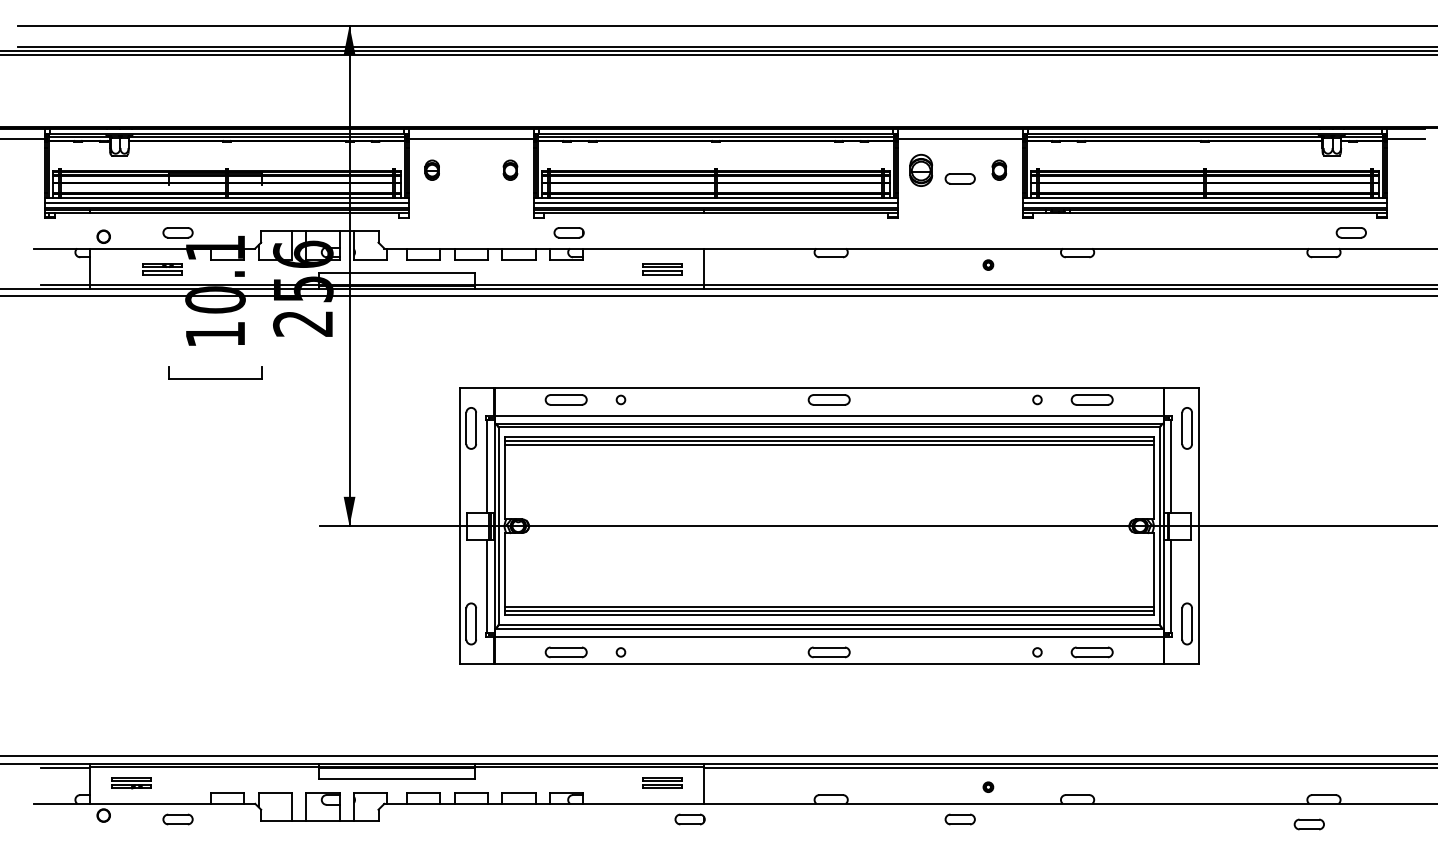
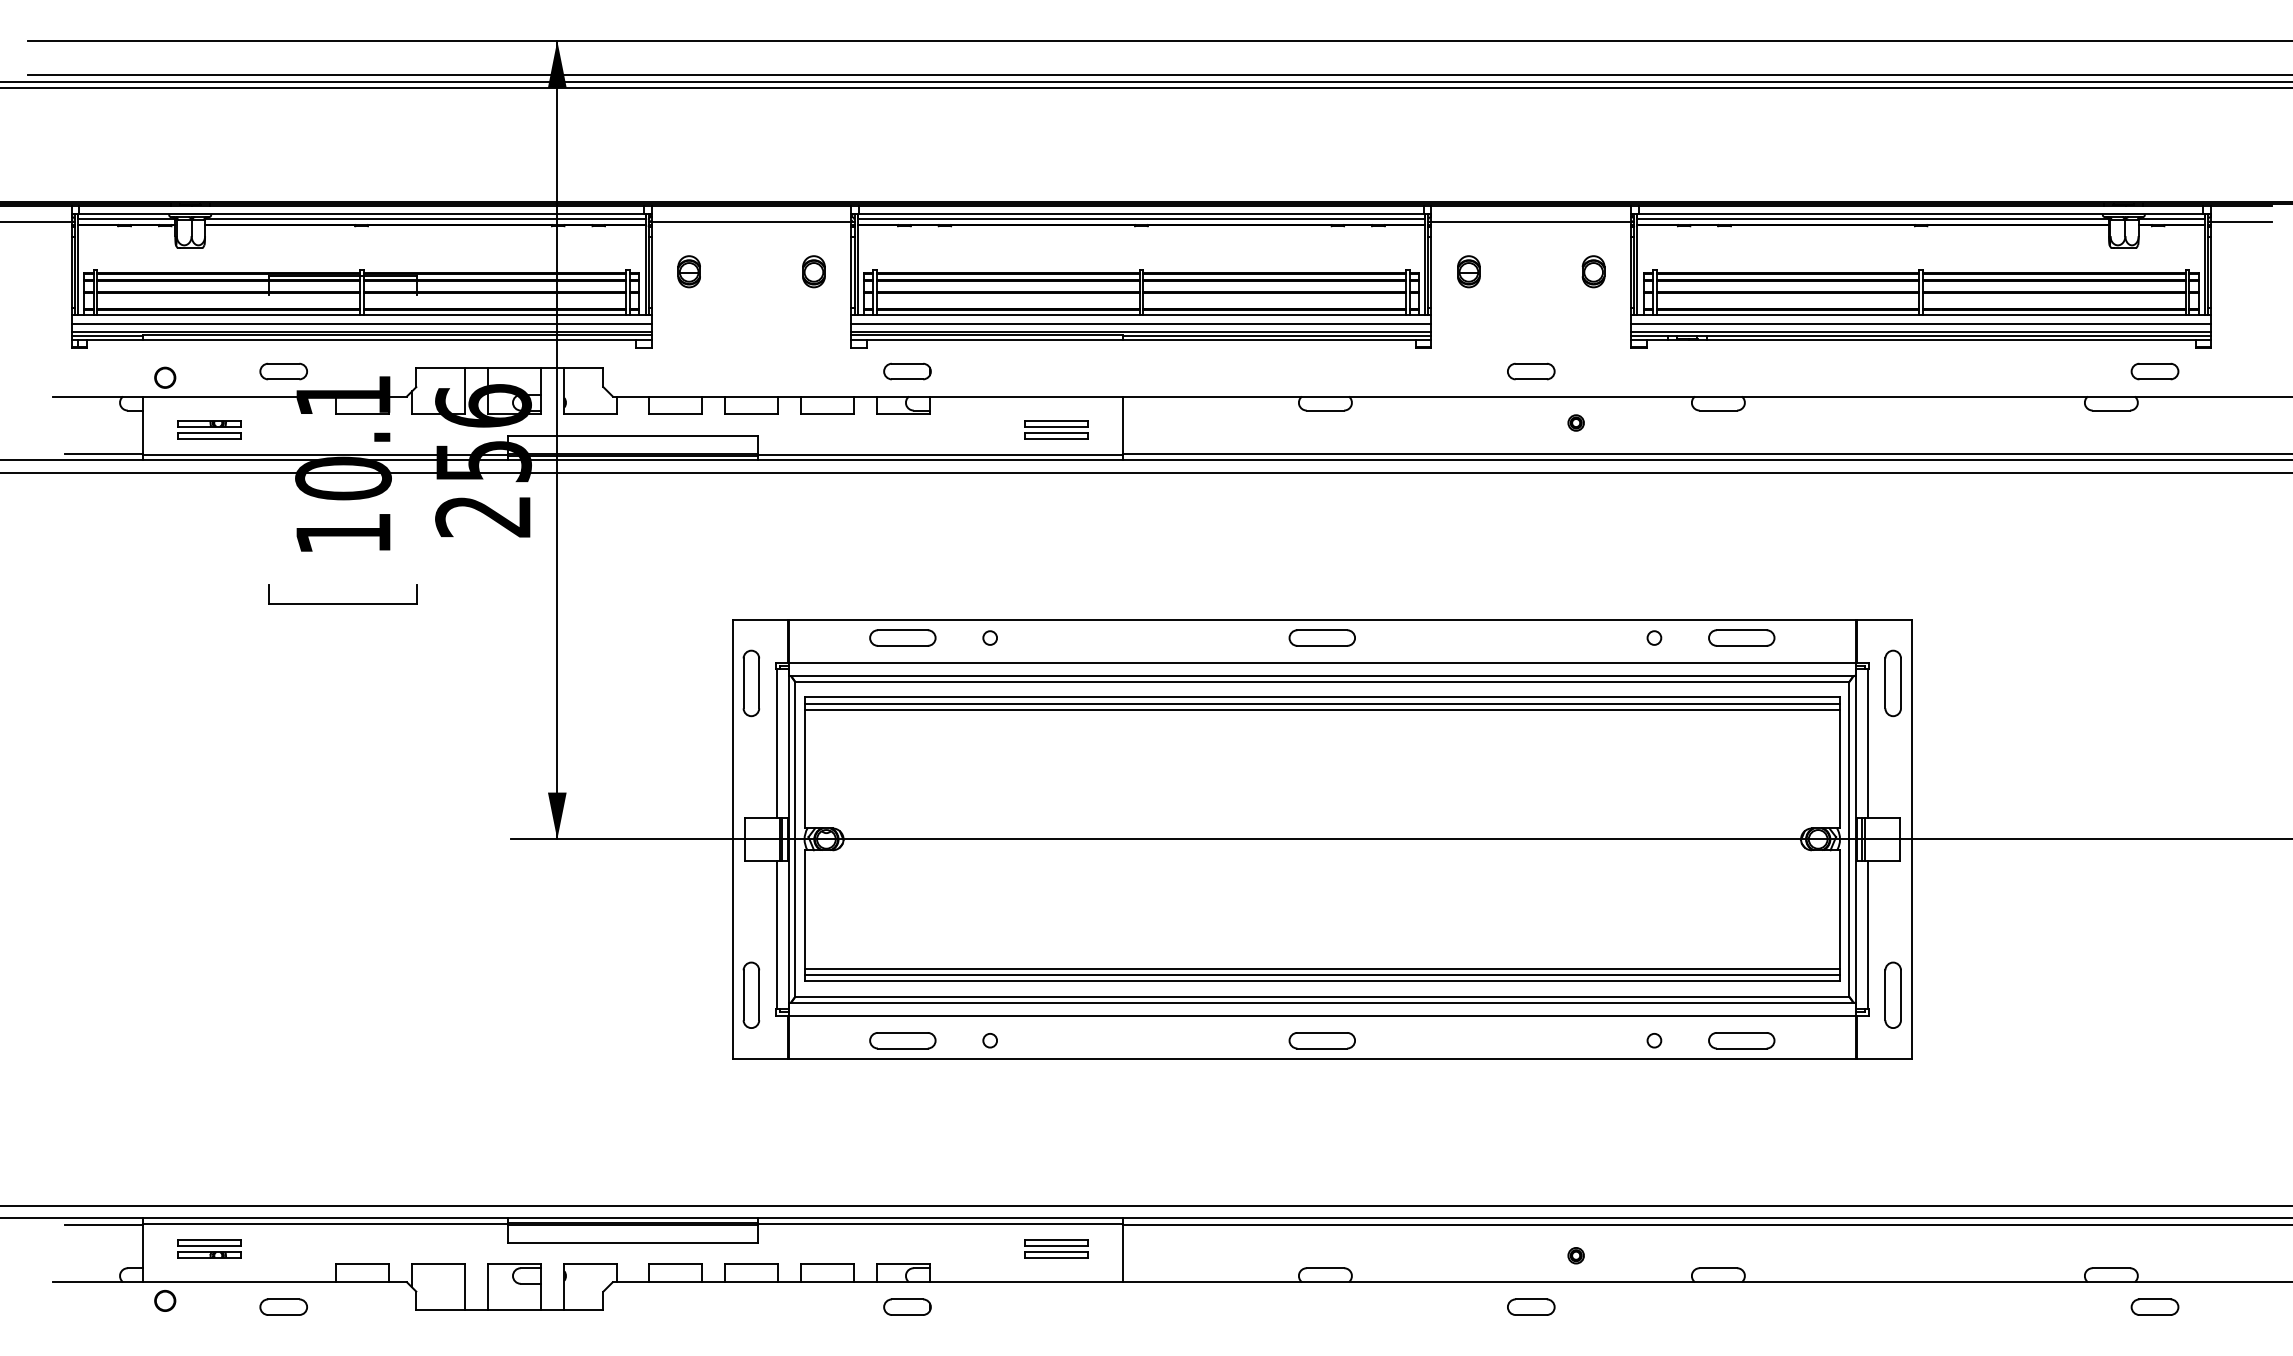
part: (920, 169) -> (1467, 270), size x0.62
part: (959, 178) -> (1530, 370), moved
part: (162, 269) -> (209, 429), moved
part: (689, 819) -> (906, 1307), moved
part: (1308, 824) -> (2153, 1307), moved

